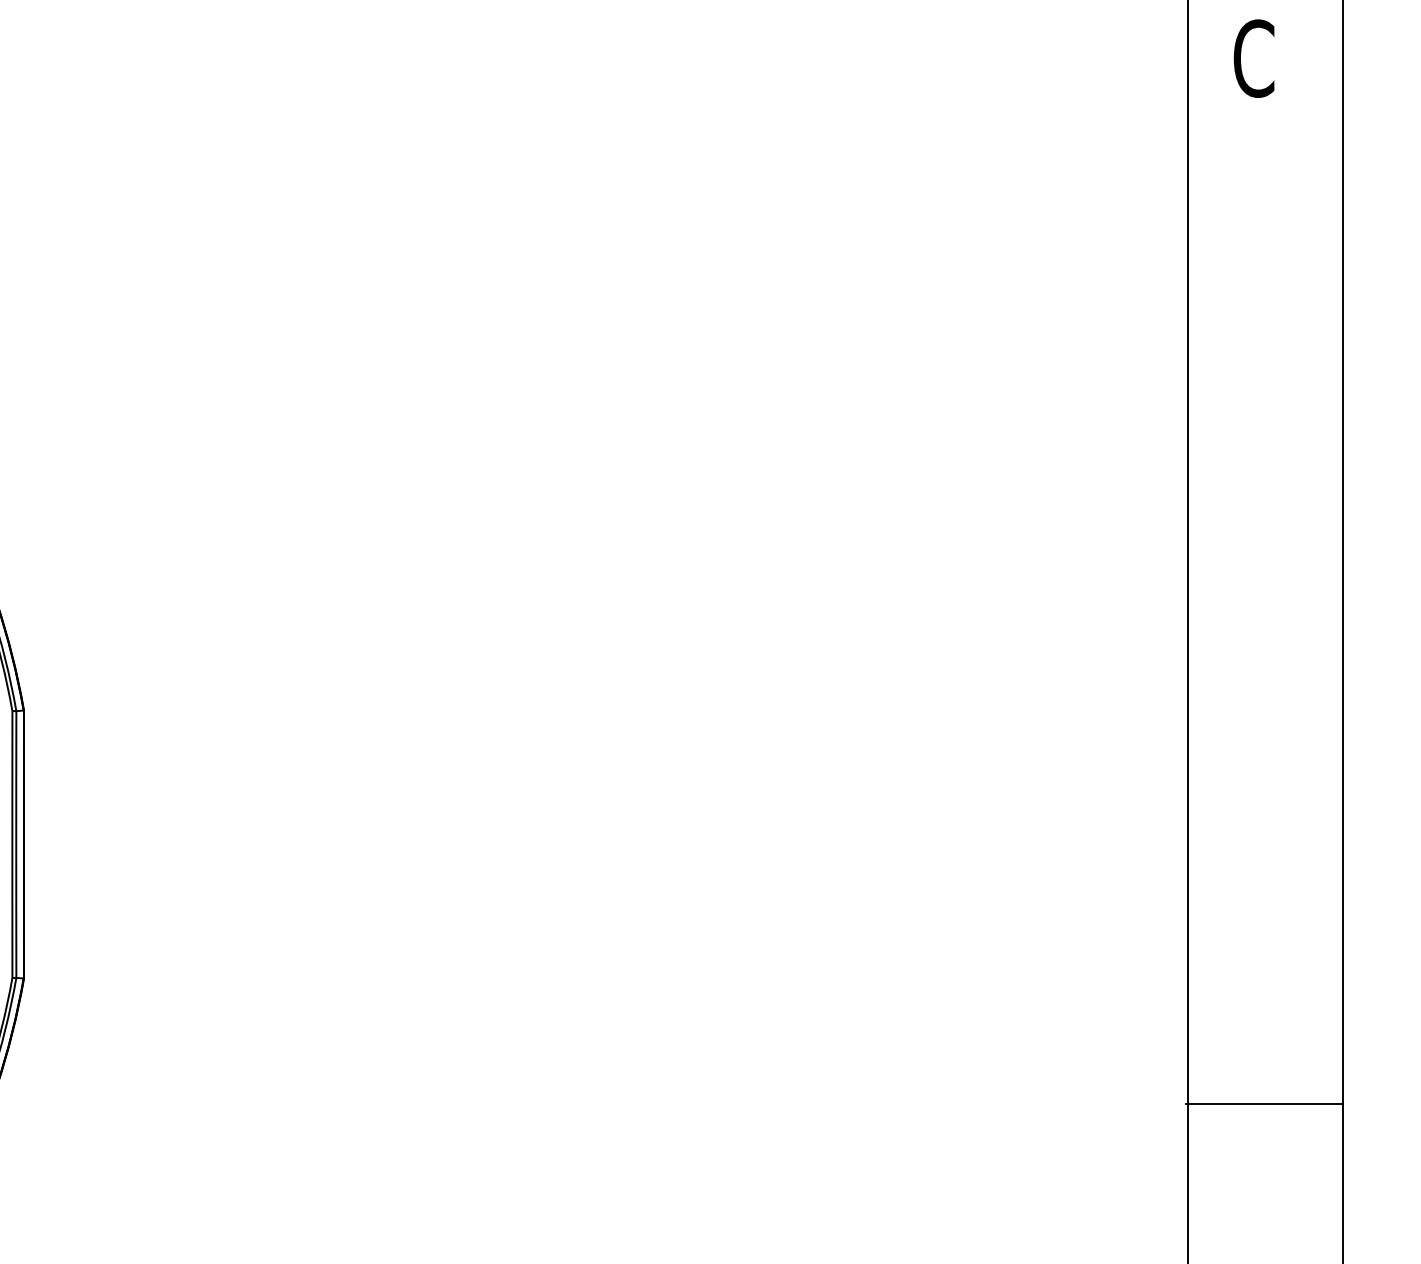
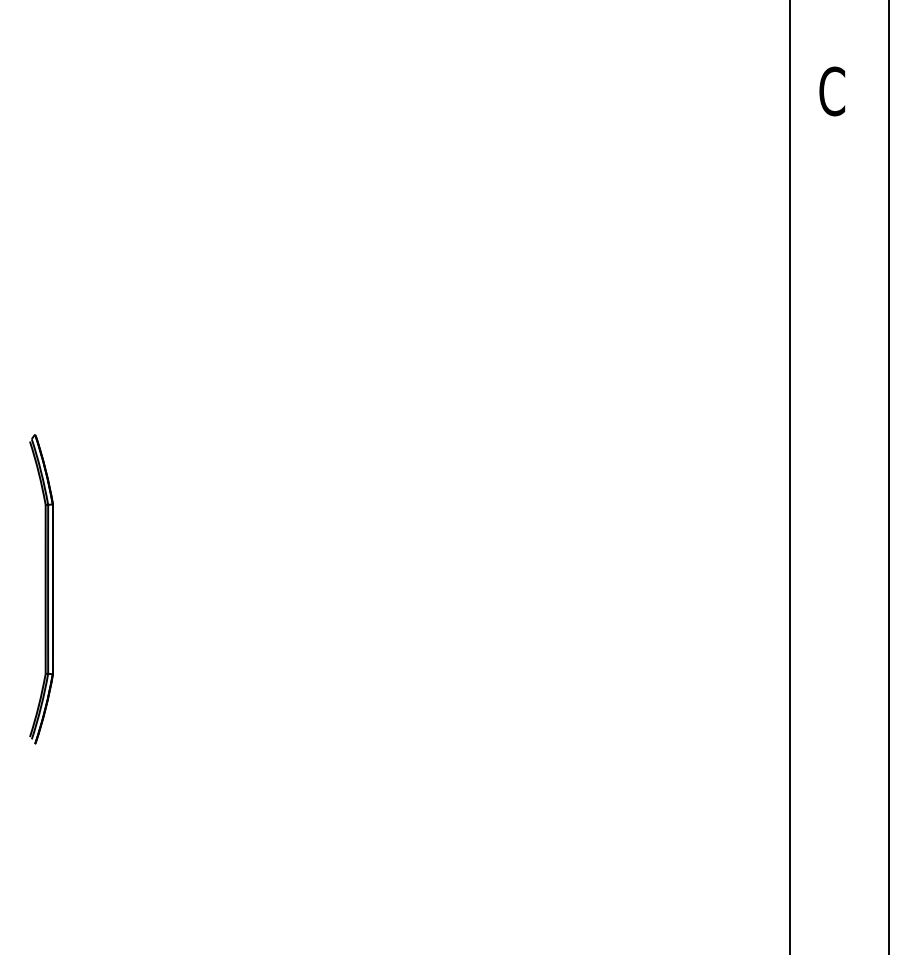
line: (1263, 1105) -> (838, 754), removed

